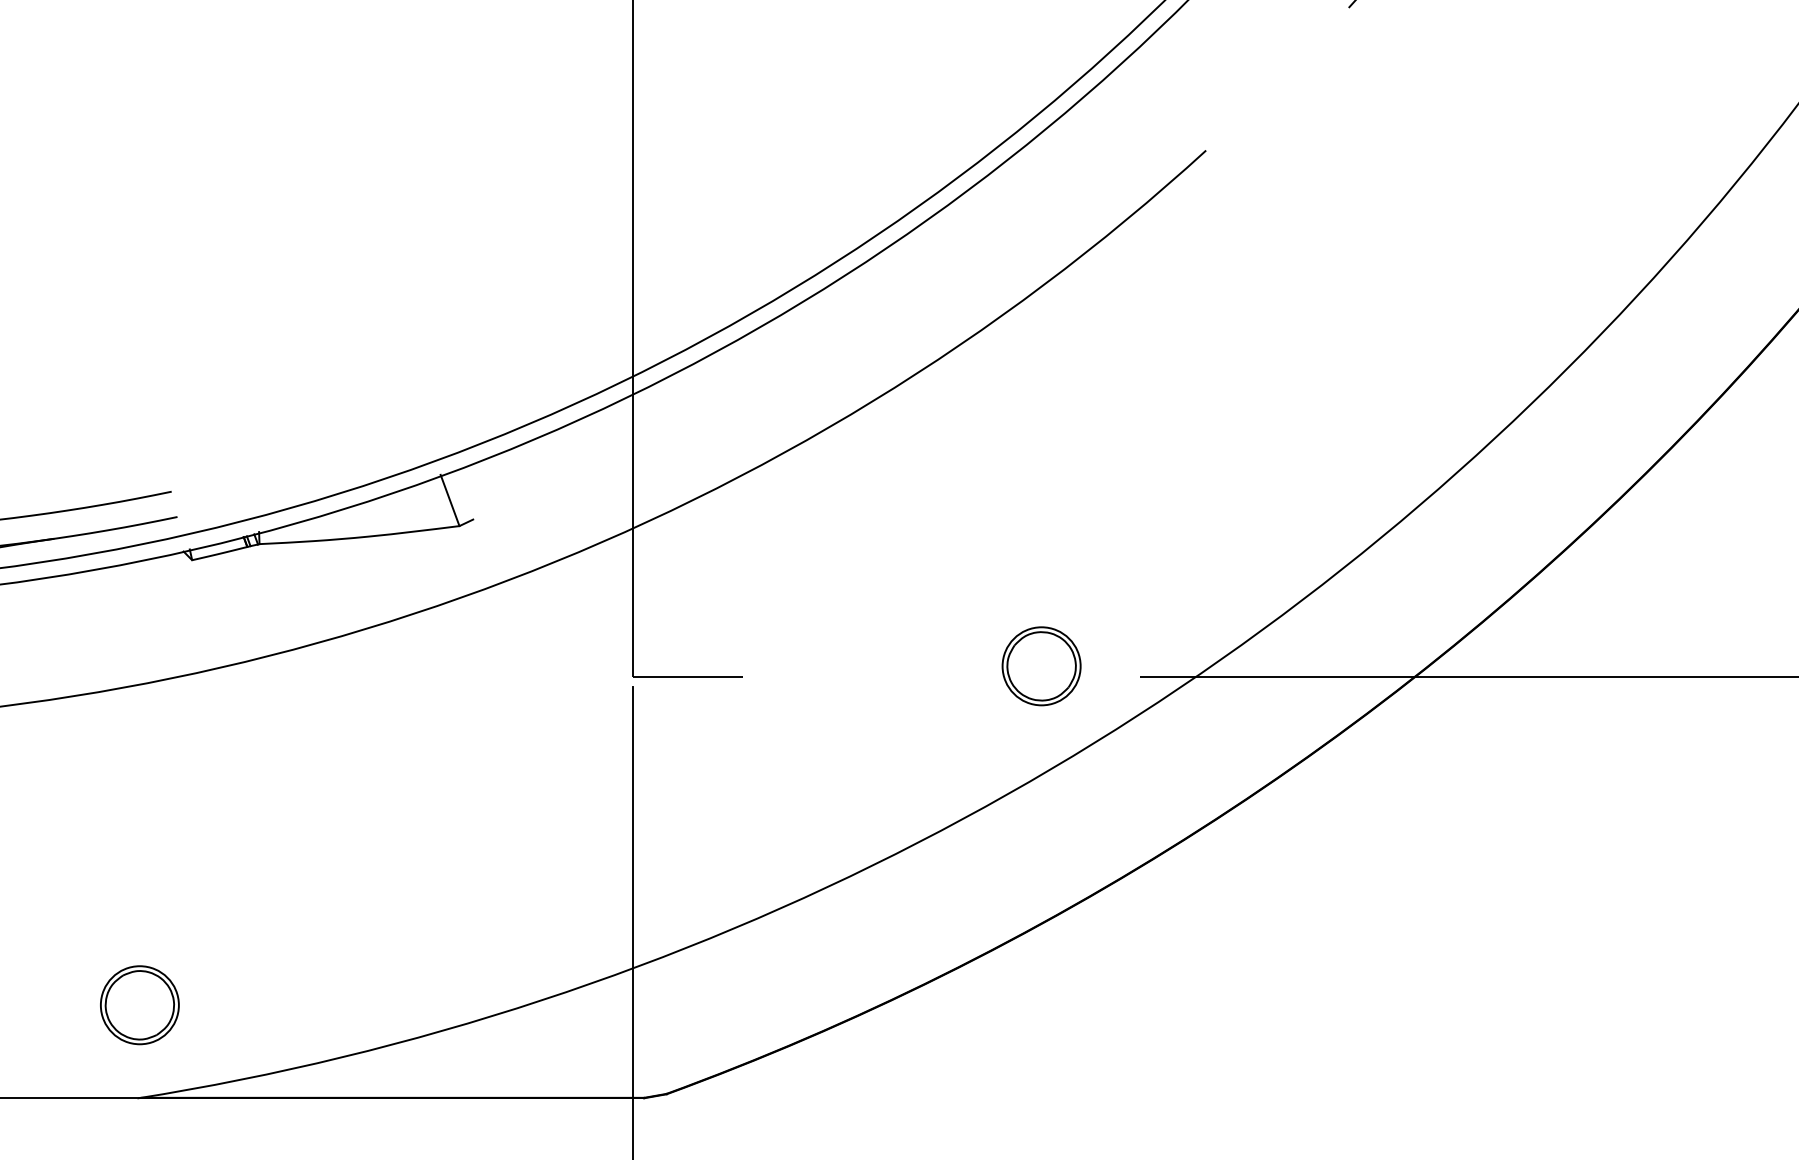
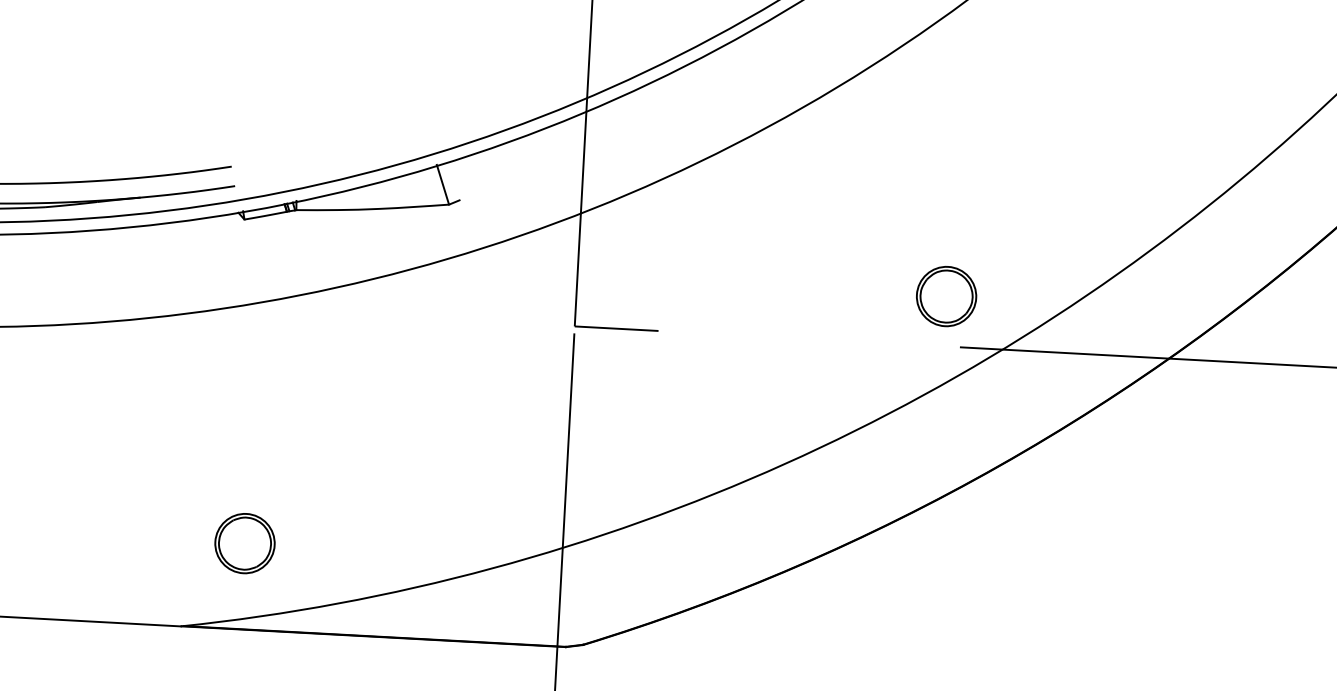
part: (1041, 666) -> (946, 296), moved
part: (139, 1005) -> (244, 543), moved

